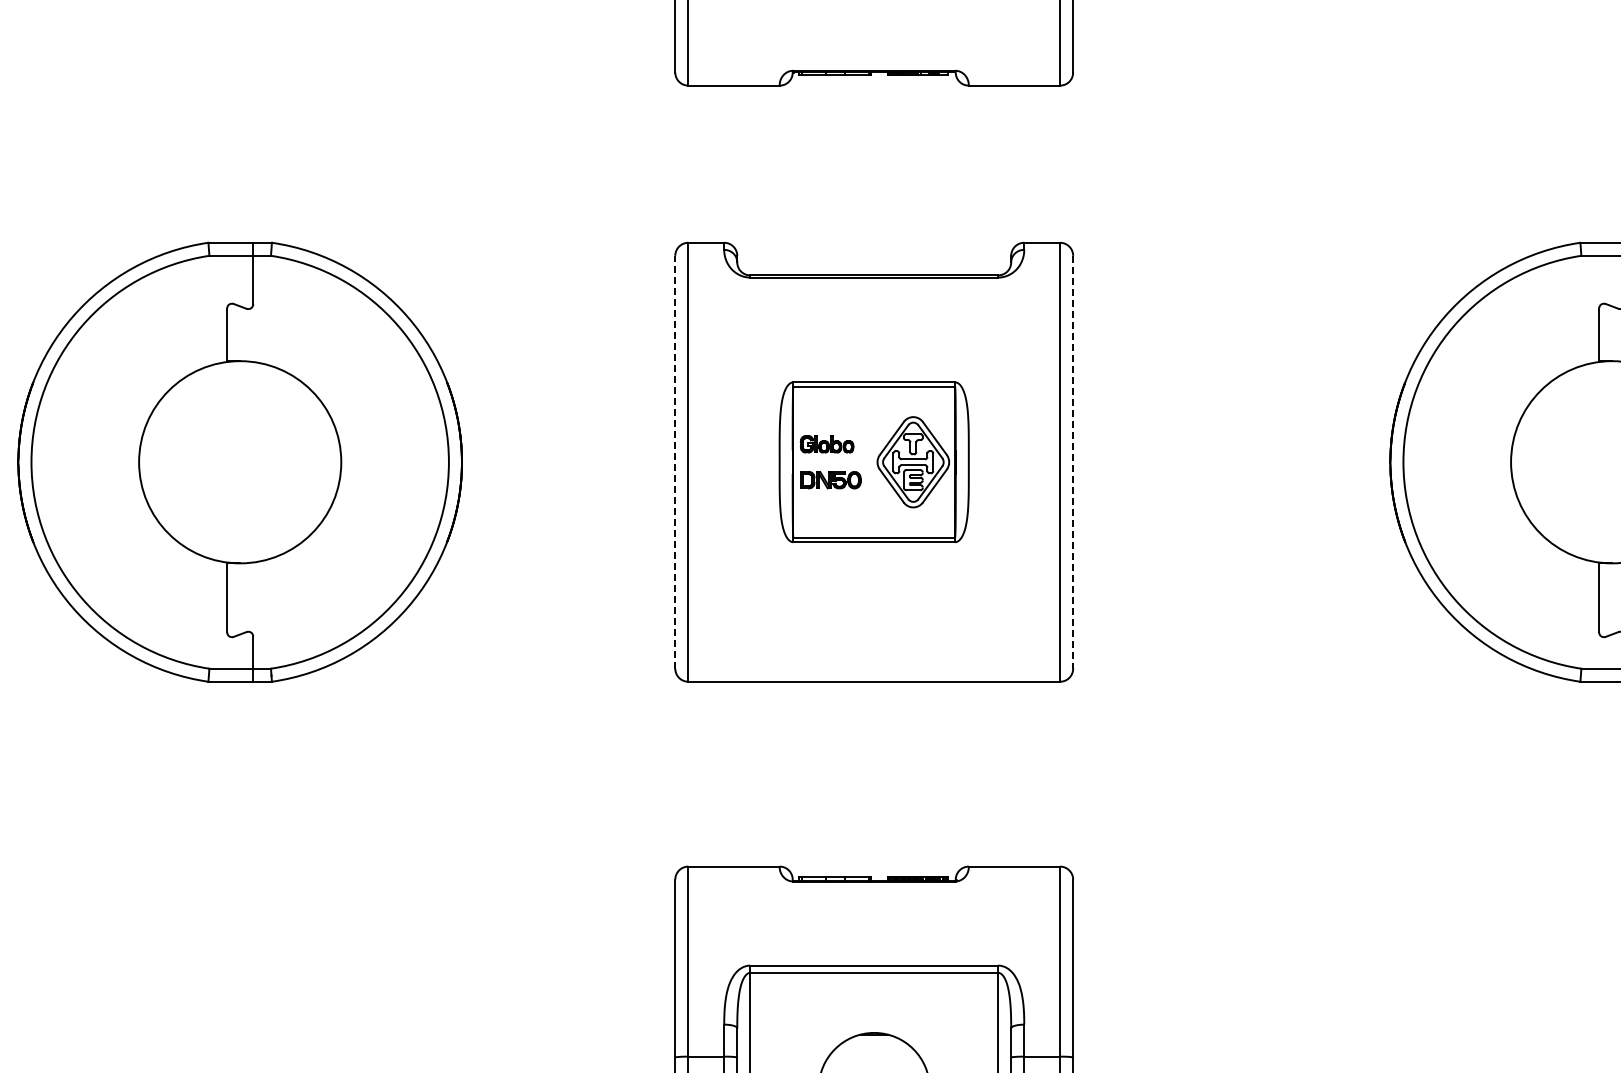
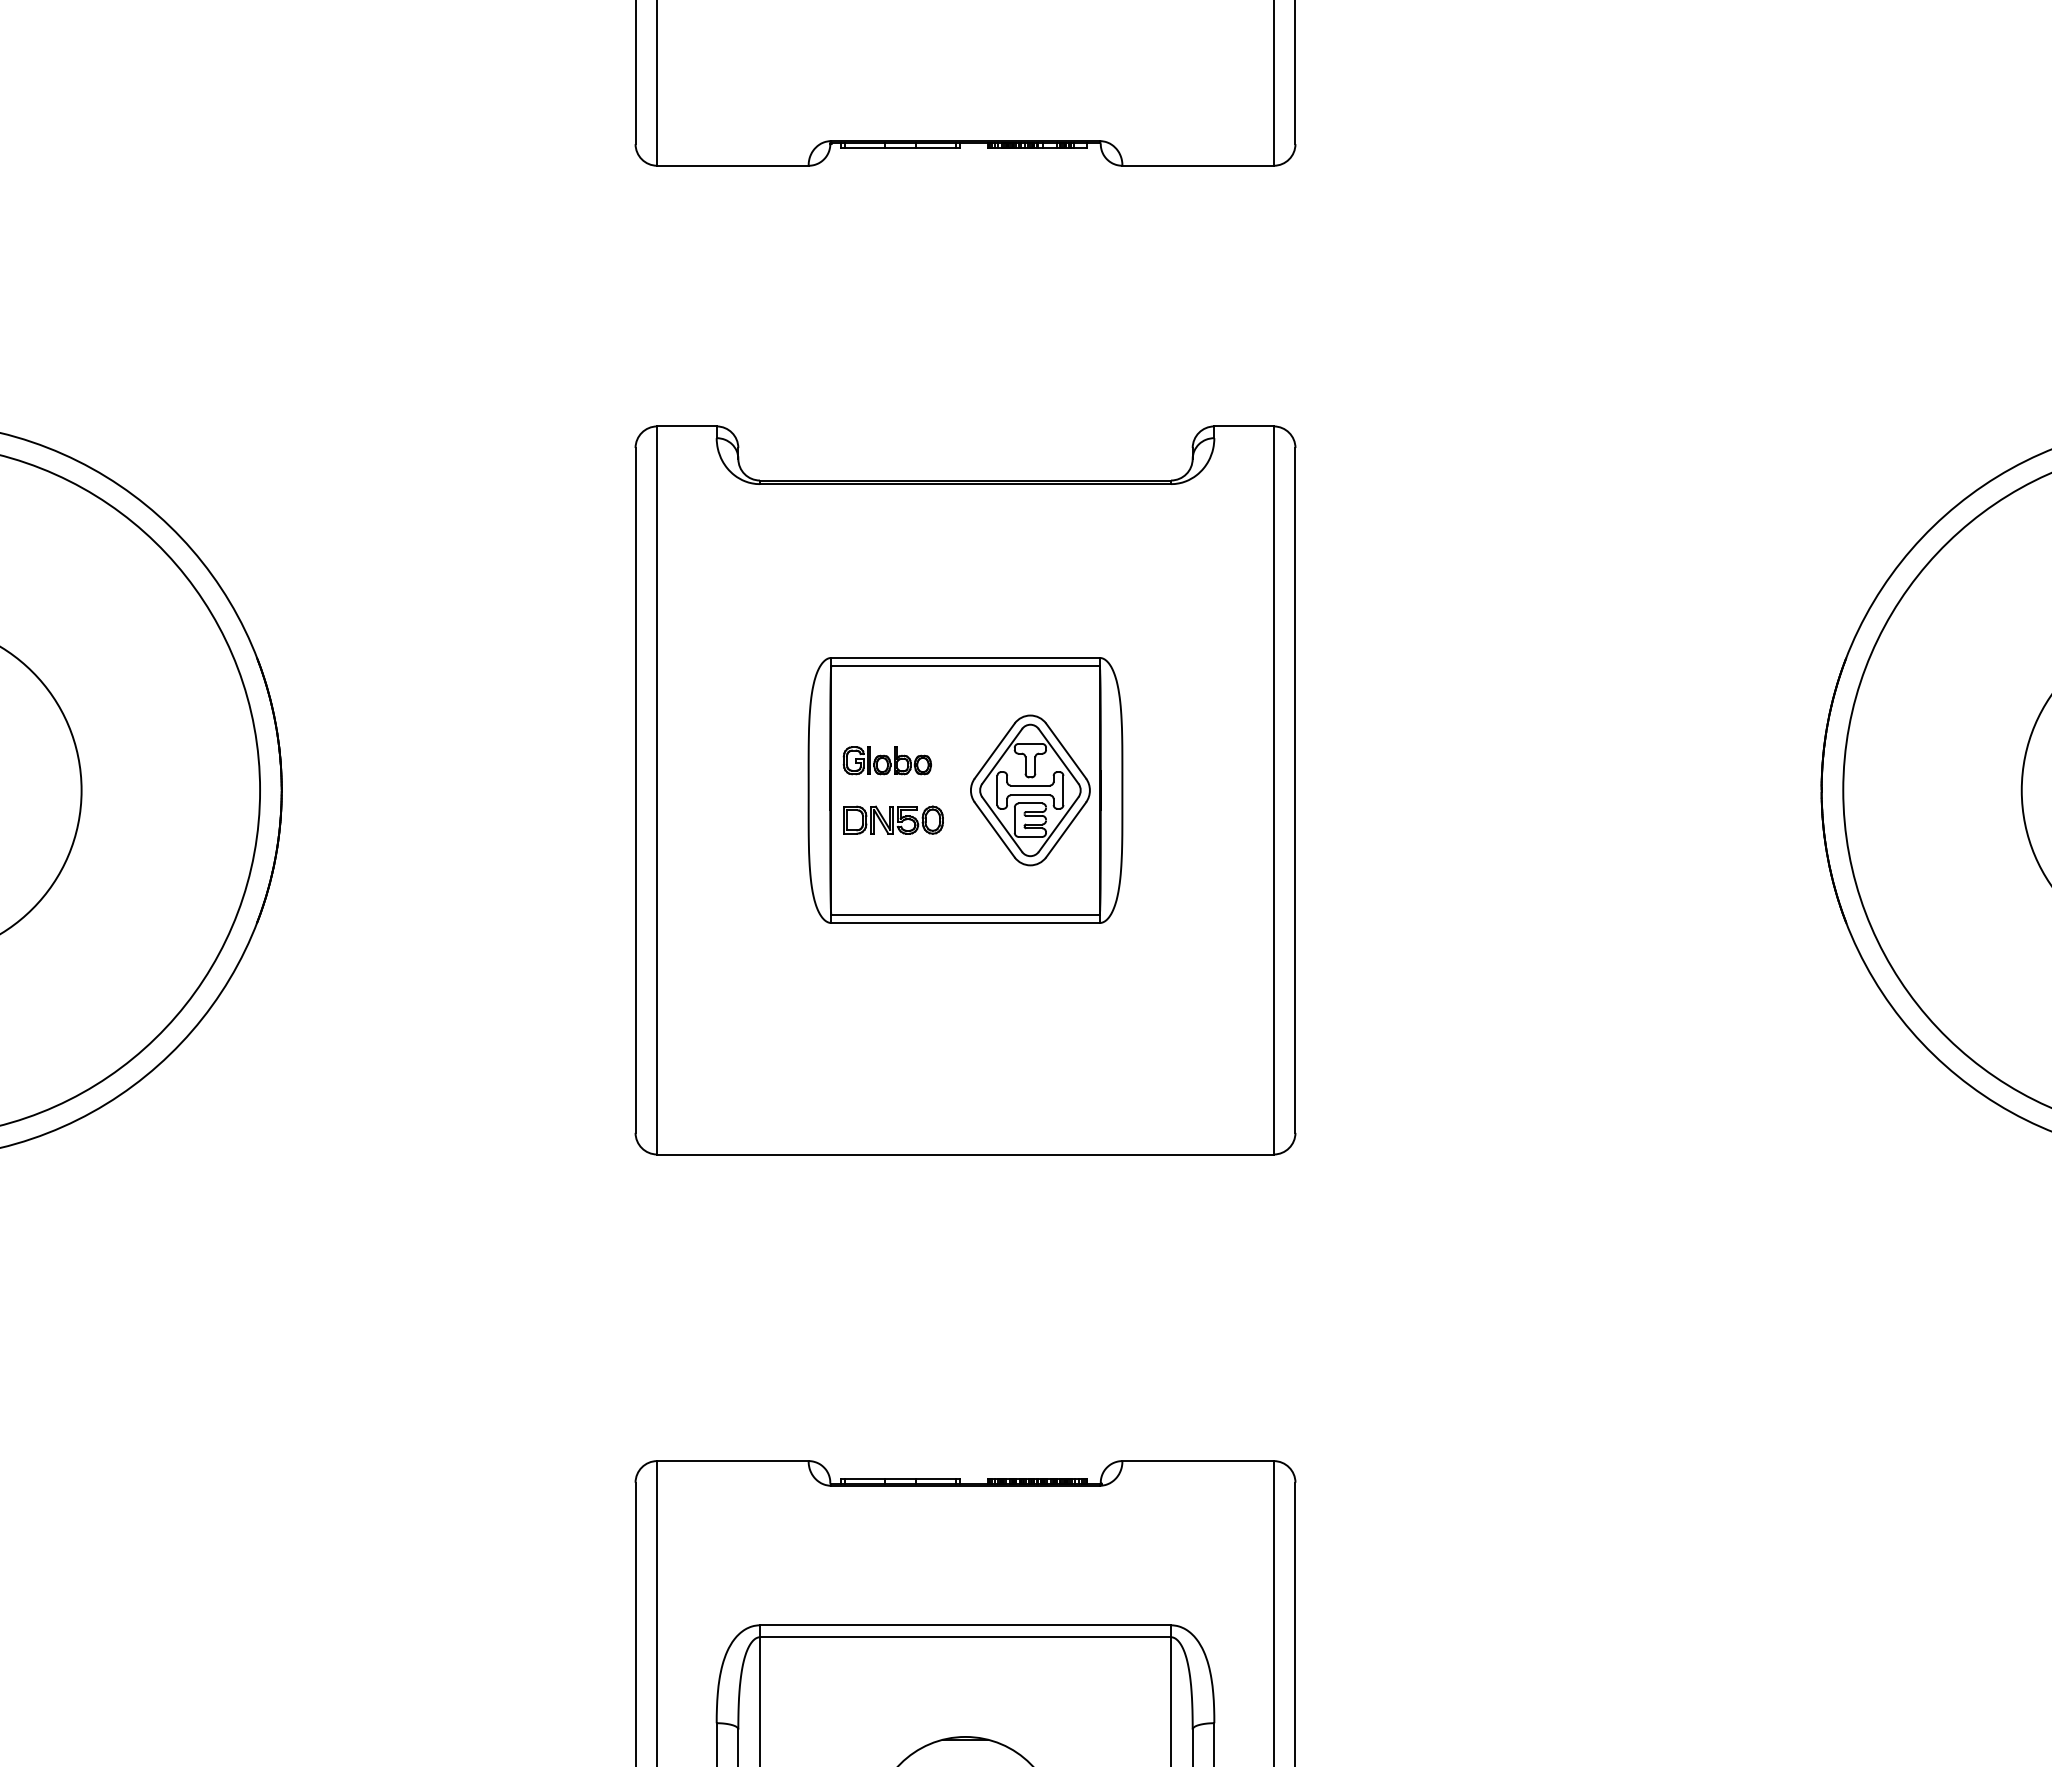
line: (675, 461) -> (635, 789), dashed -> solid
line: (1073, 462) -> (1296, 790), dashed -> solid

